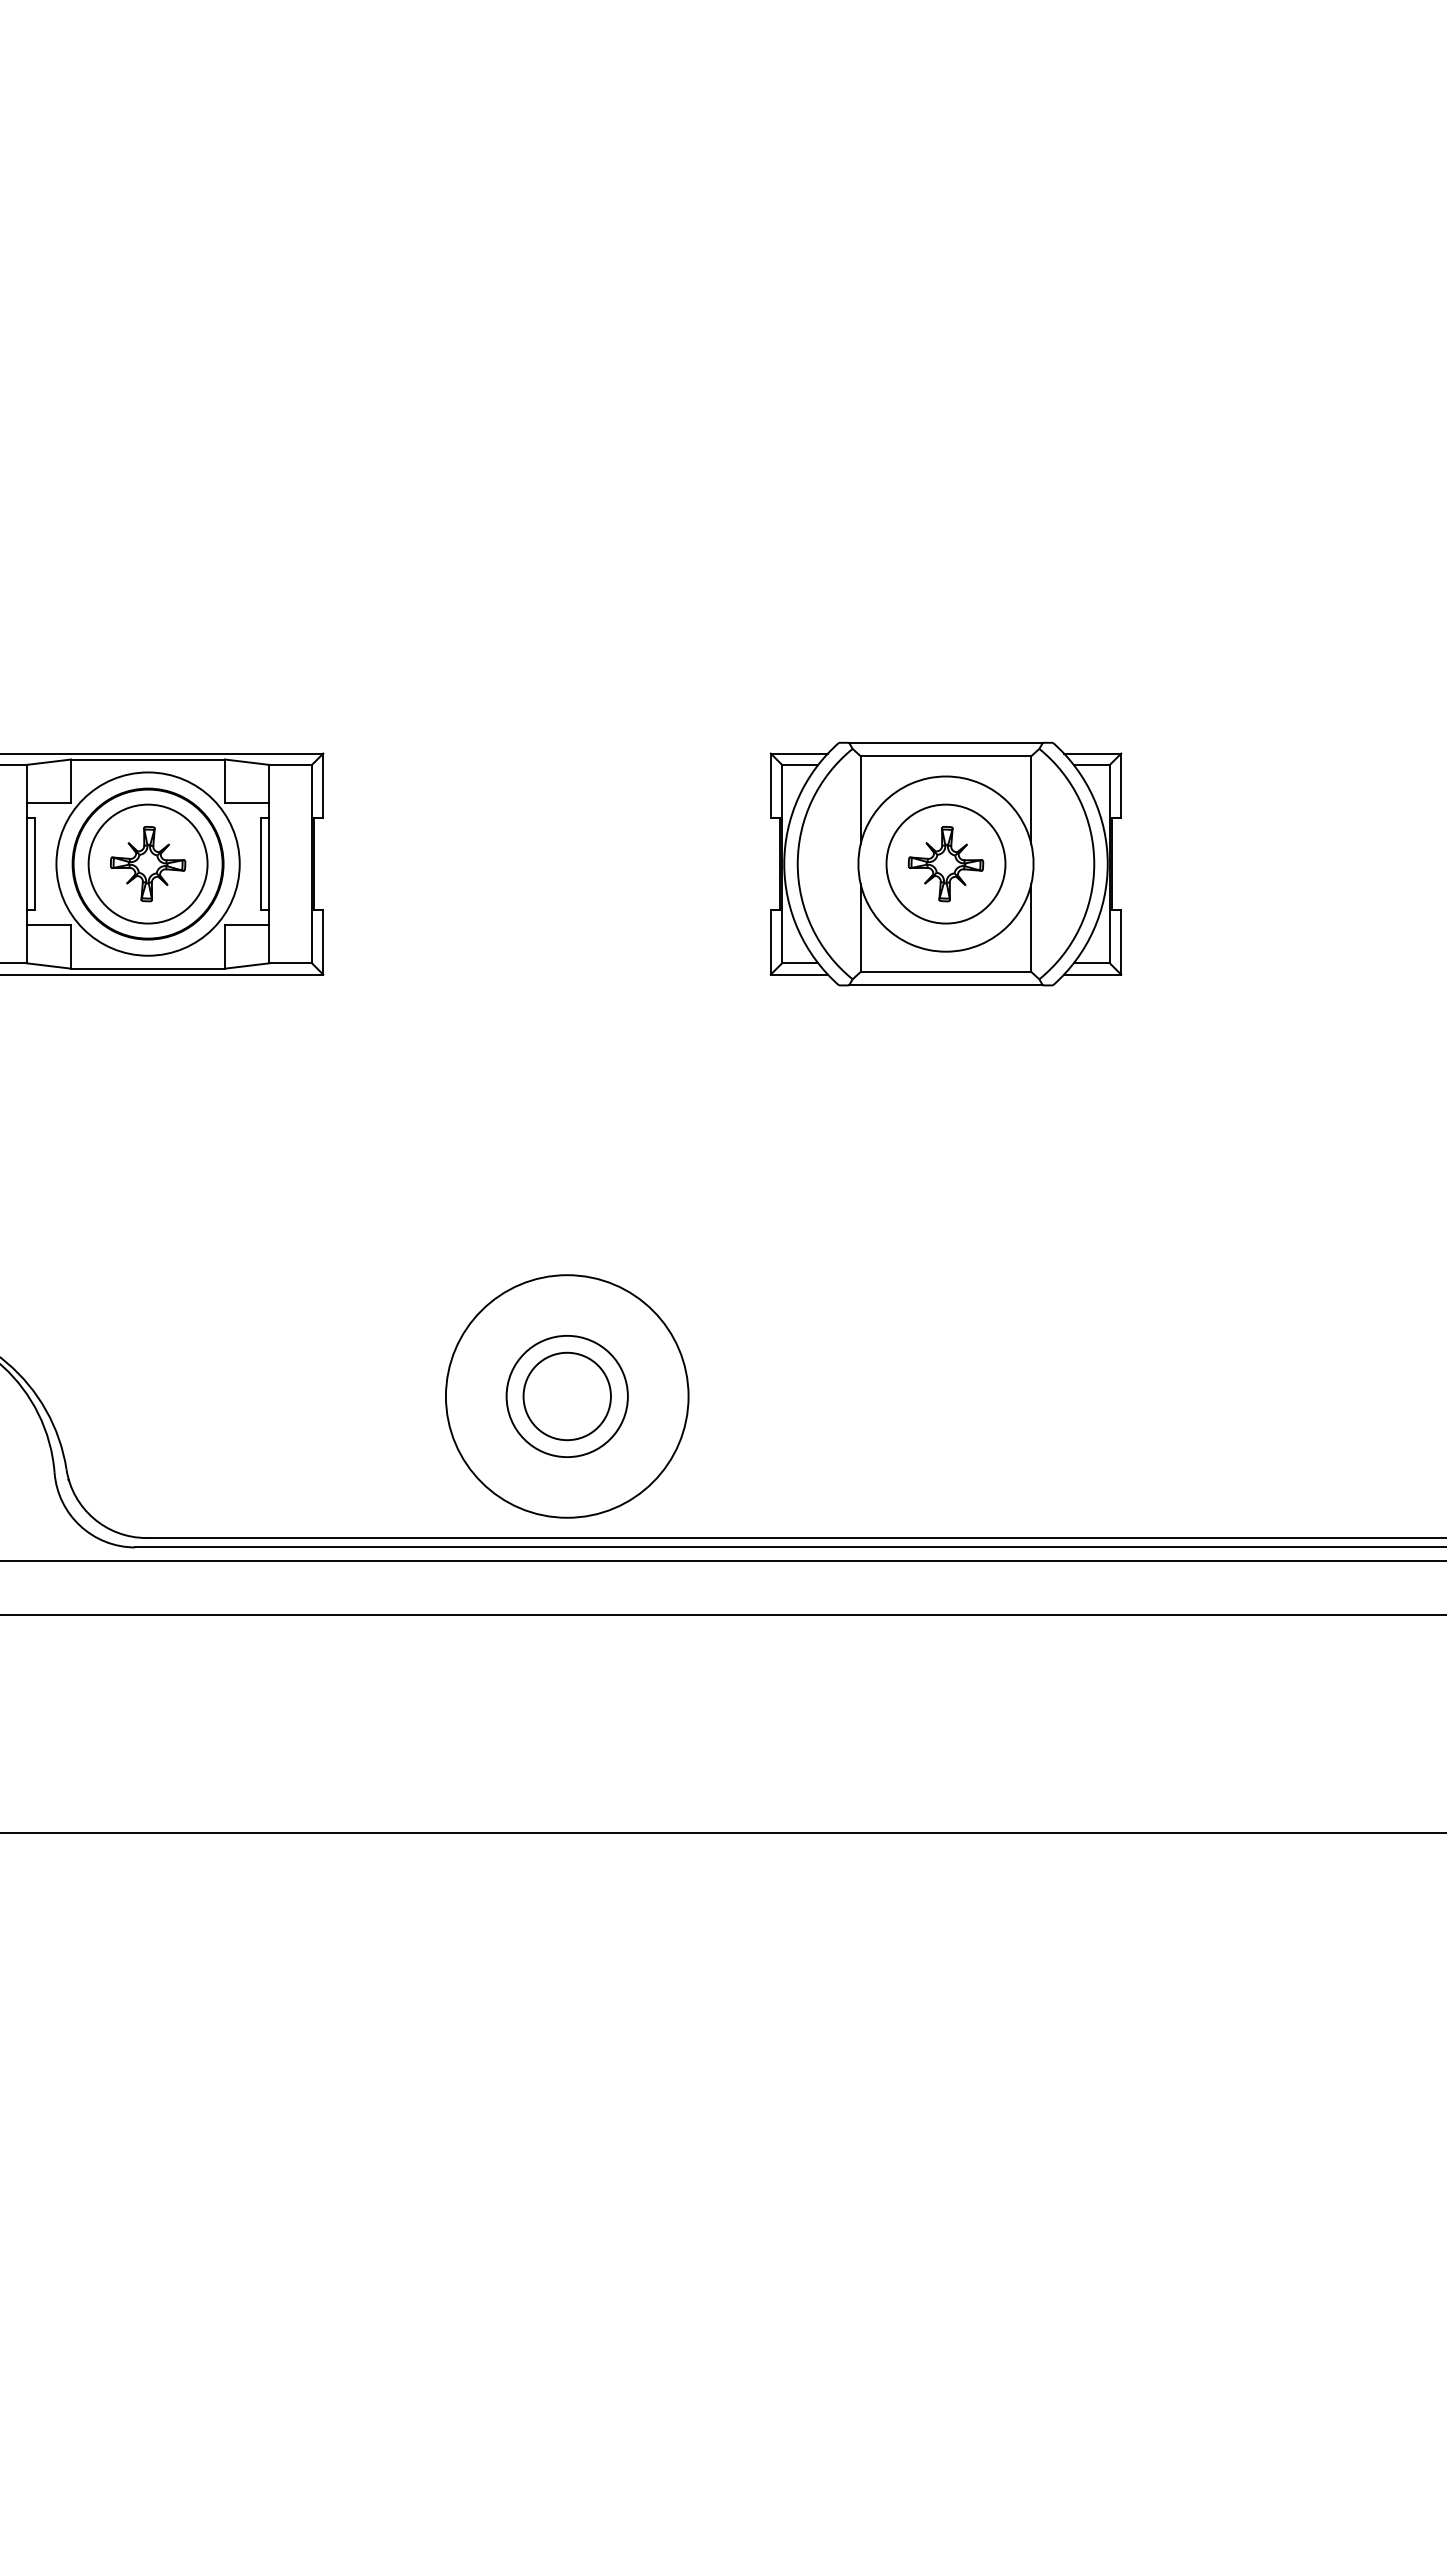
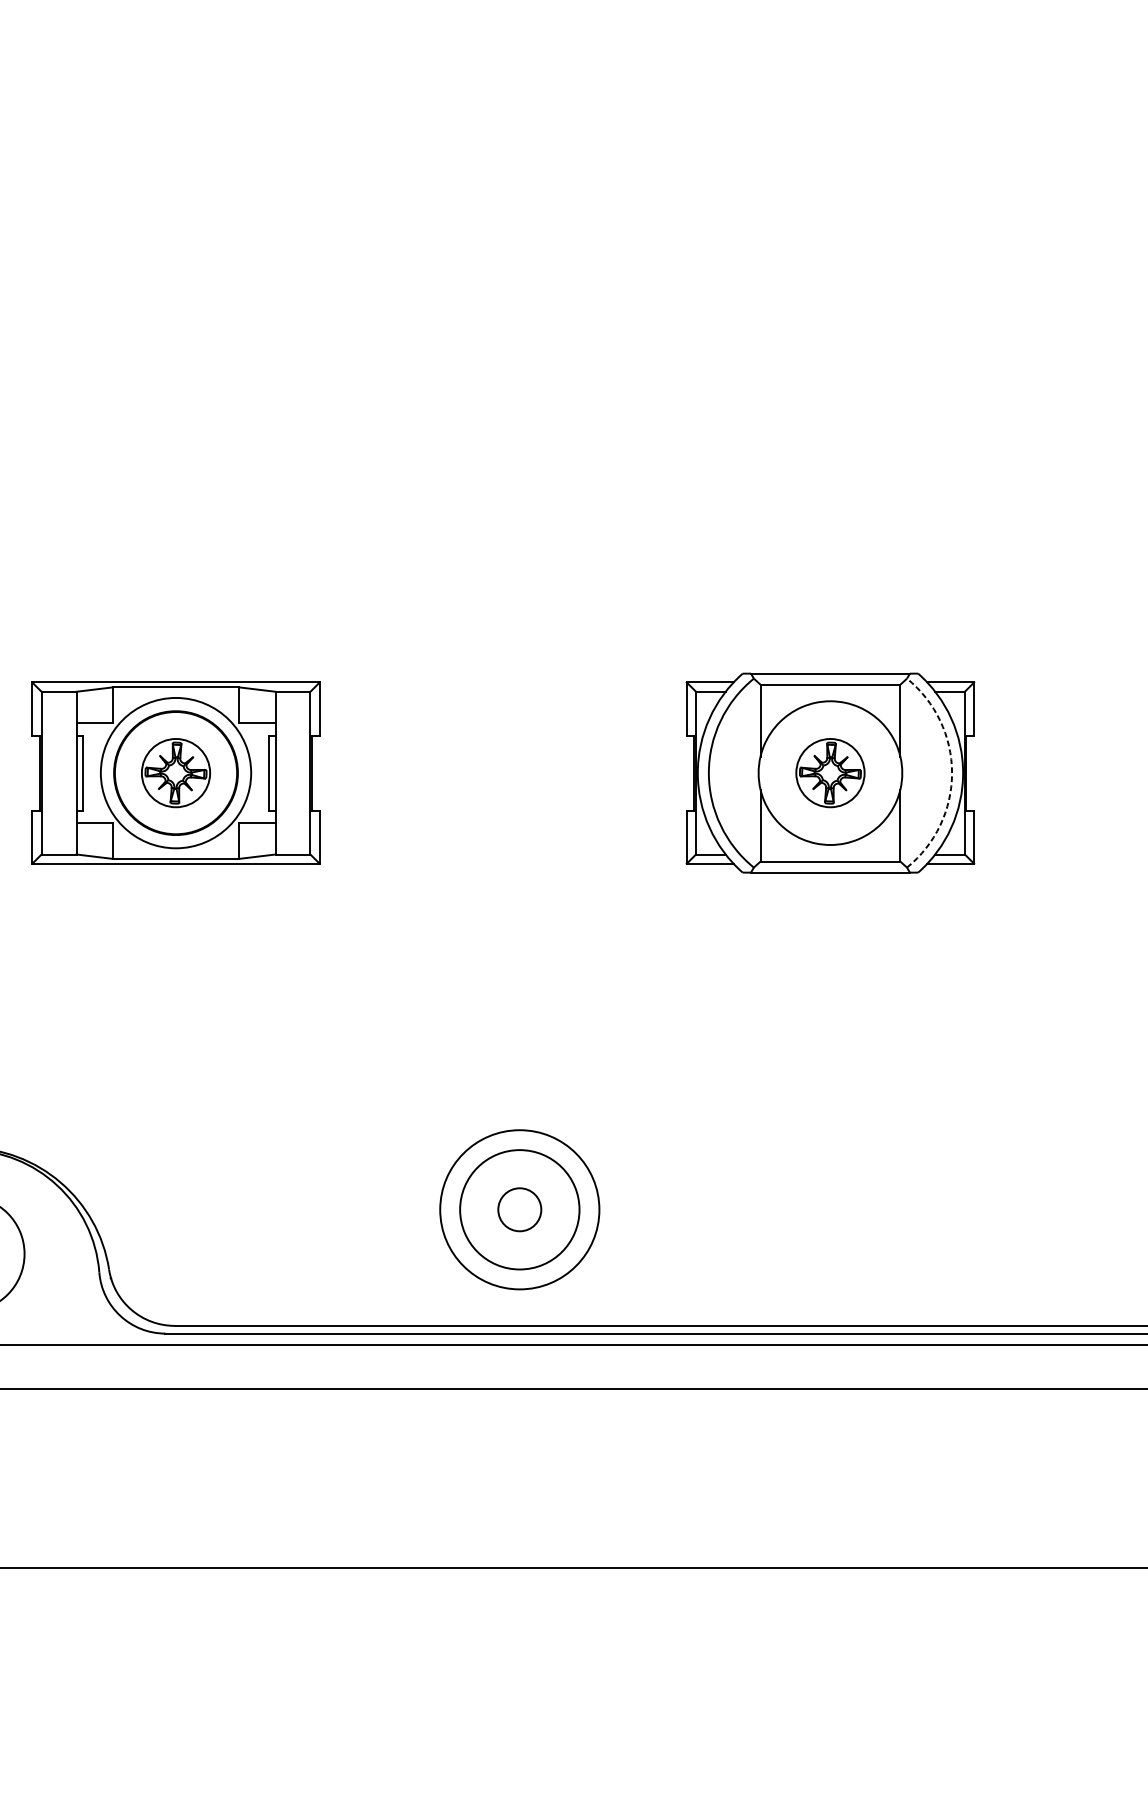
circle: (147, 863) -> (175, 772), size x0.7
circle: (945, 863) -> (830, 772), size x0.7
arc: (1094, 864) -> (952, 773), solid -> dashed
circle: (566, 1396) -> (519, 1209), size x0.6
circle: (566, 1396) -> (519, 1209), size x0.6
circle: (566, 1396) -> (519, 1209), size x1.6

